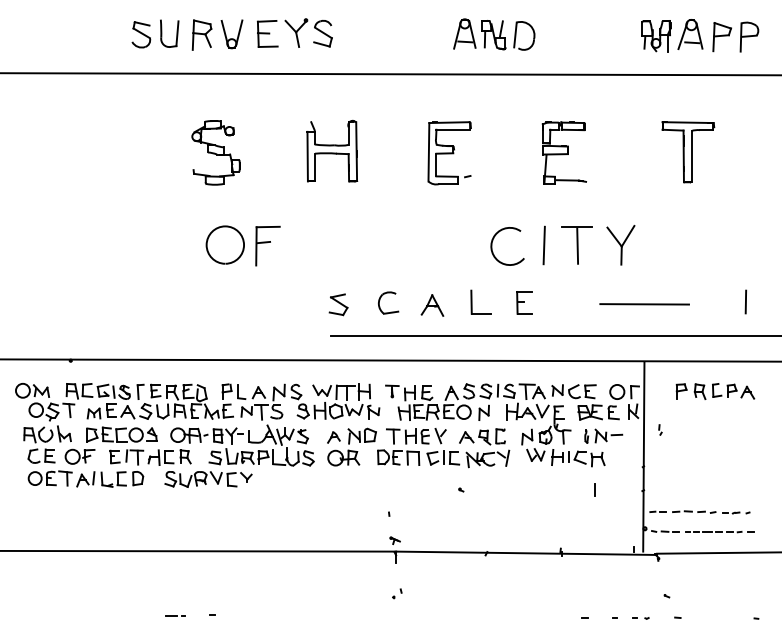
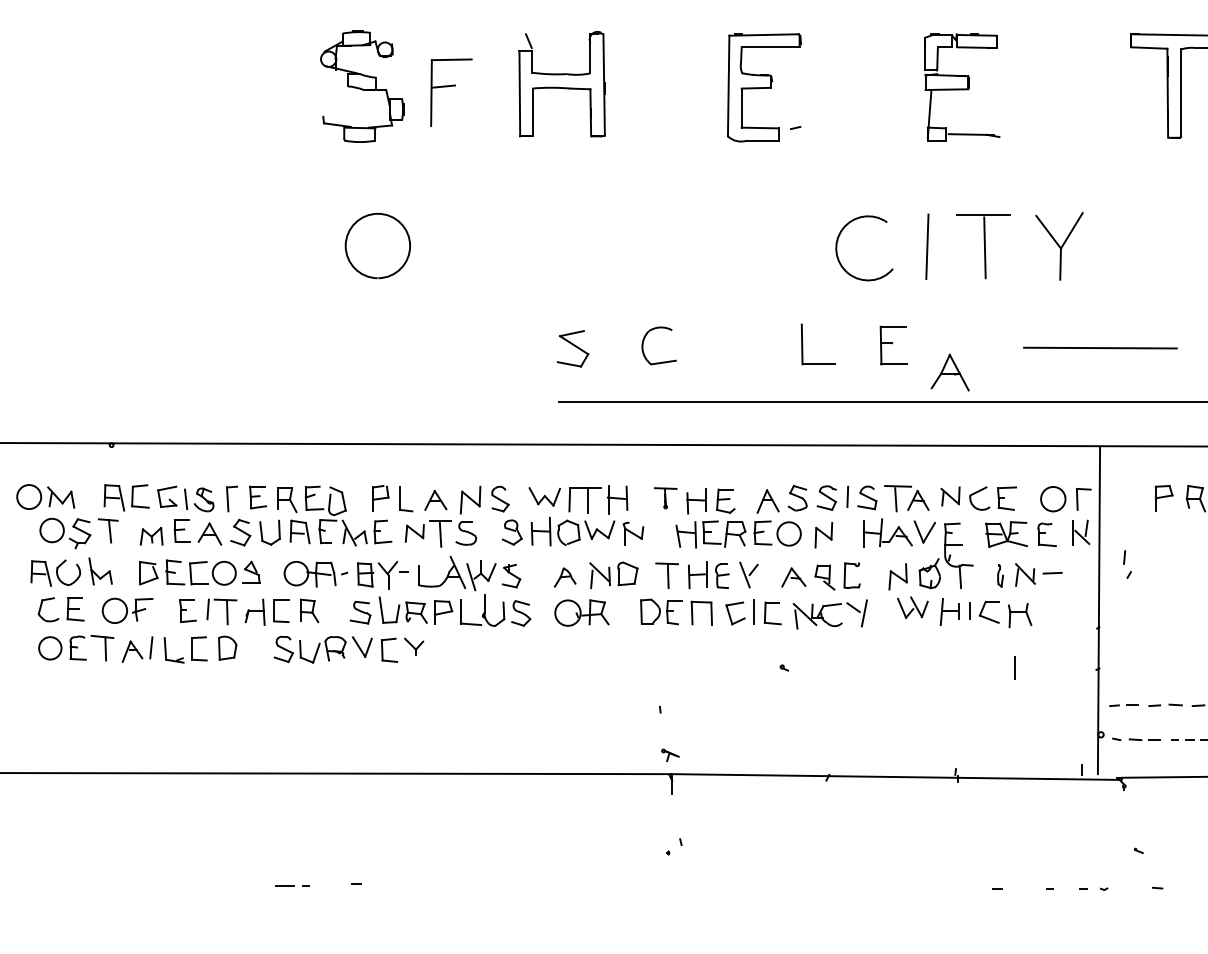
part: (267, 245) -> (450, 91), moved
part: (432, 305) -> (950, 372), moved
part: (660, 429) -> (1127, 563), size x1.6

